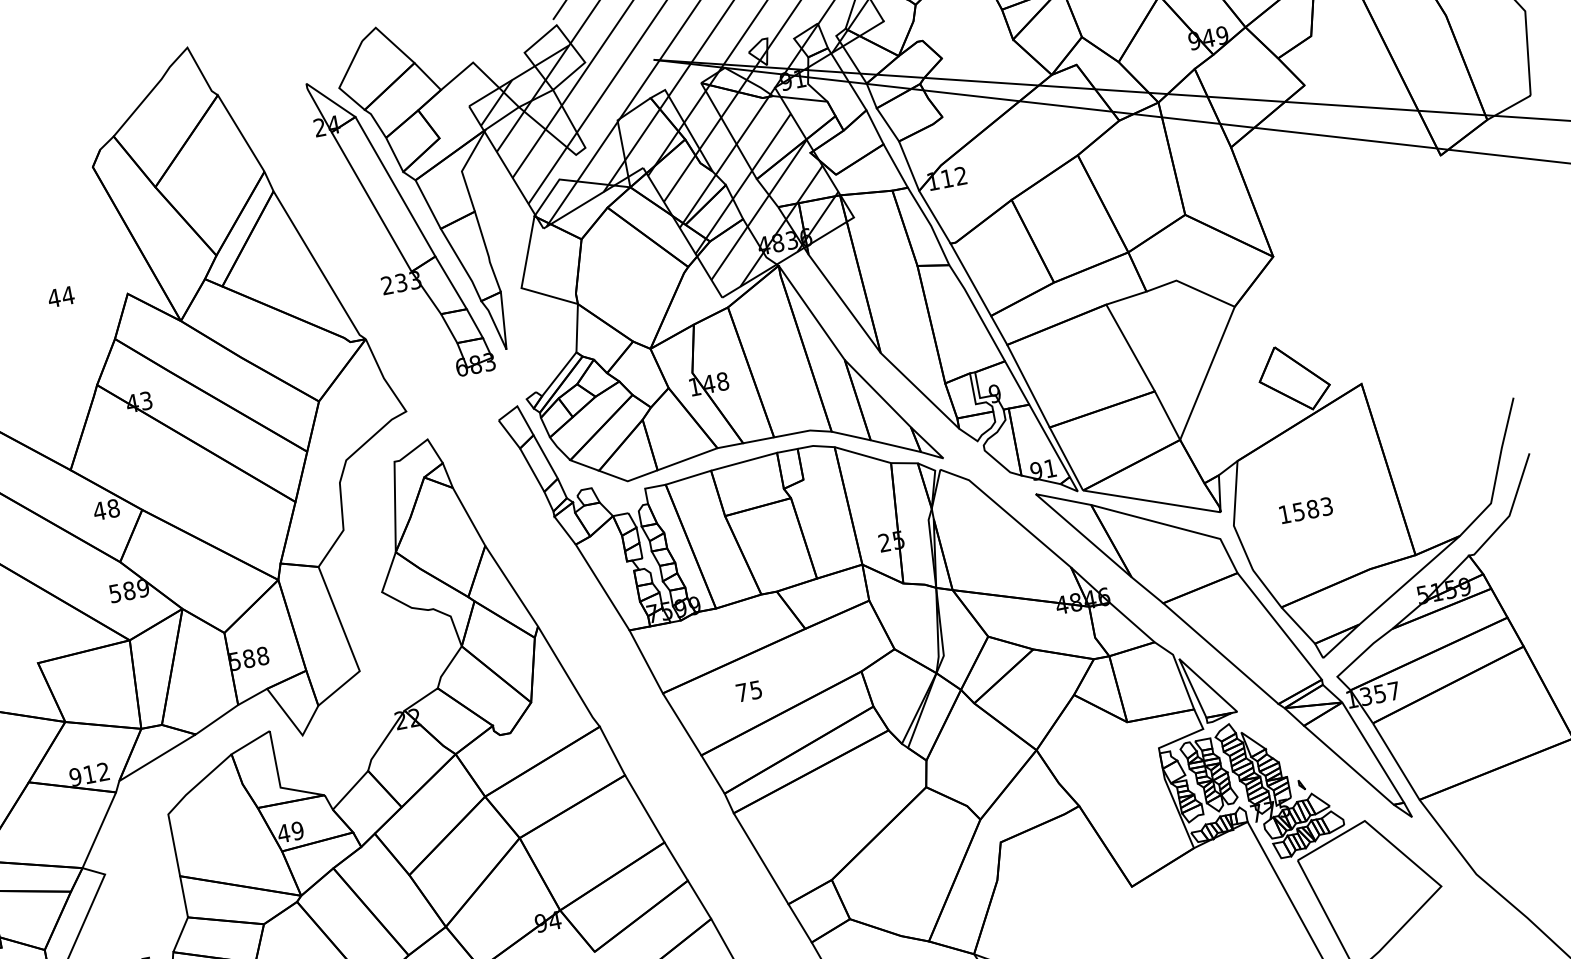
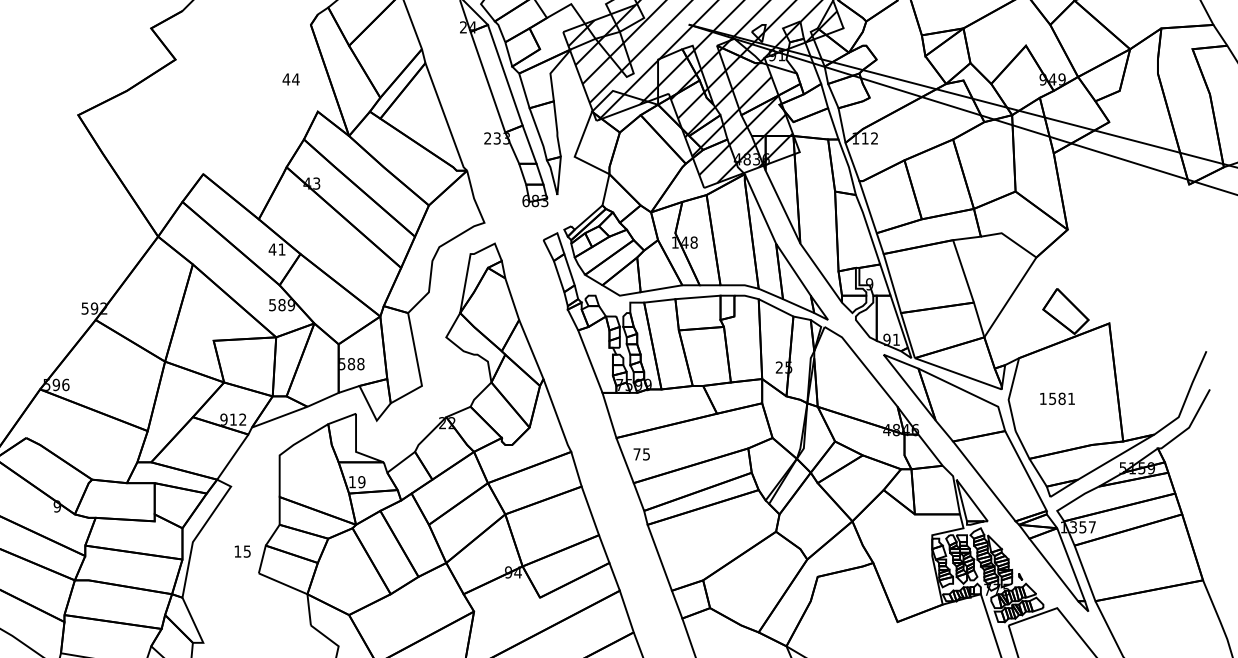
text: (60, 297) -> (290, 79), moved
text: (1326, 506) -> (1071, 398), 1583 -> 1581
text: (112, 508) -> (281, 249), 48 -> 41
text: (748, 691) -> (641, 454), moved
text: (284, 834) -> (352, 482), 49 -> 19

